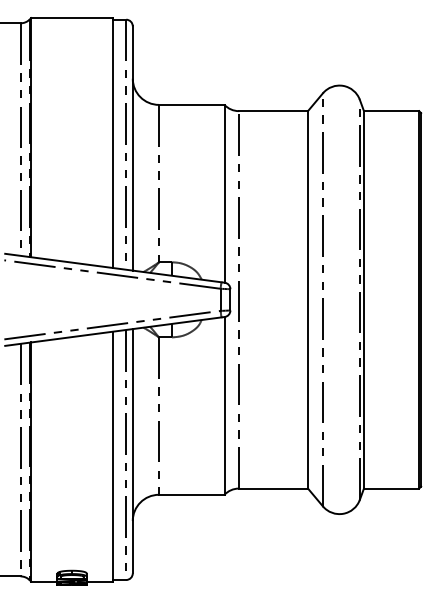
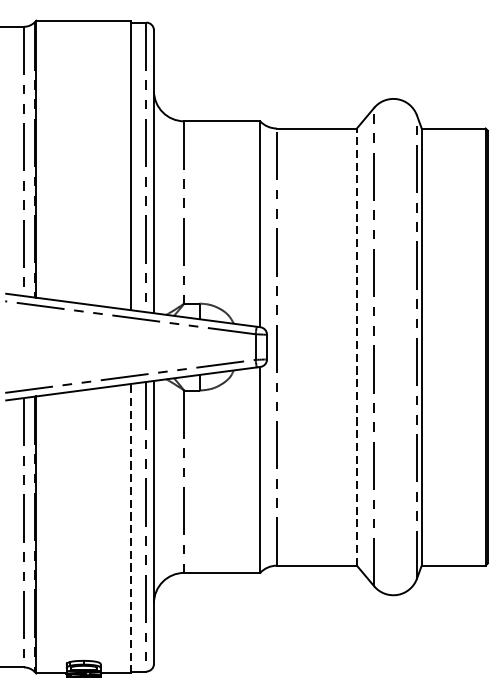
line: (308, 299) -> (357, 346), solid -> dashed
line: (113, 456) -> (131, 528), solid -> dashed

